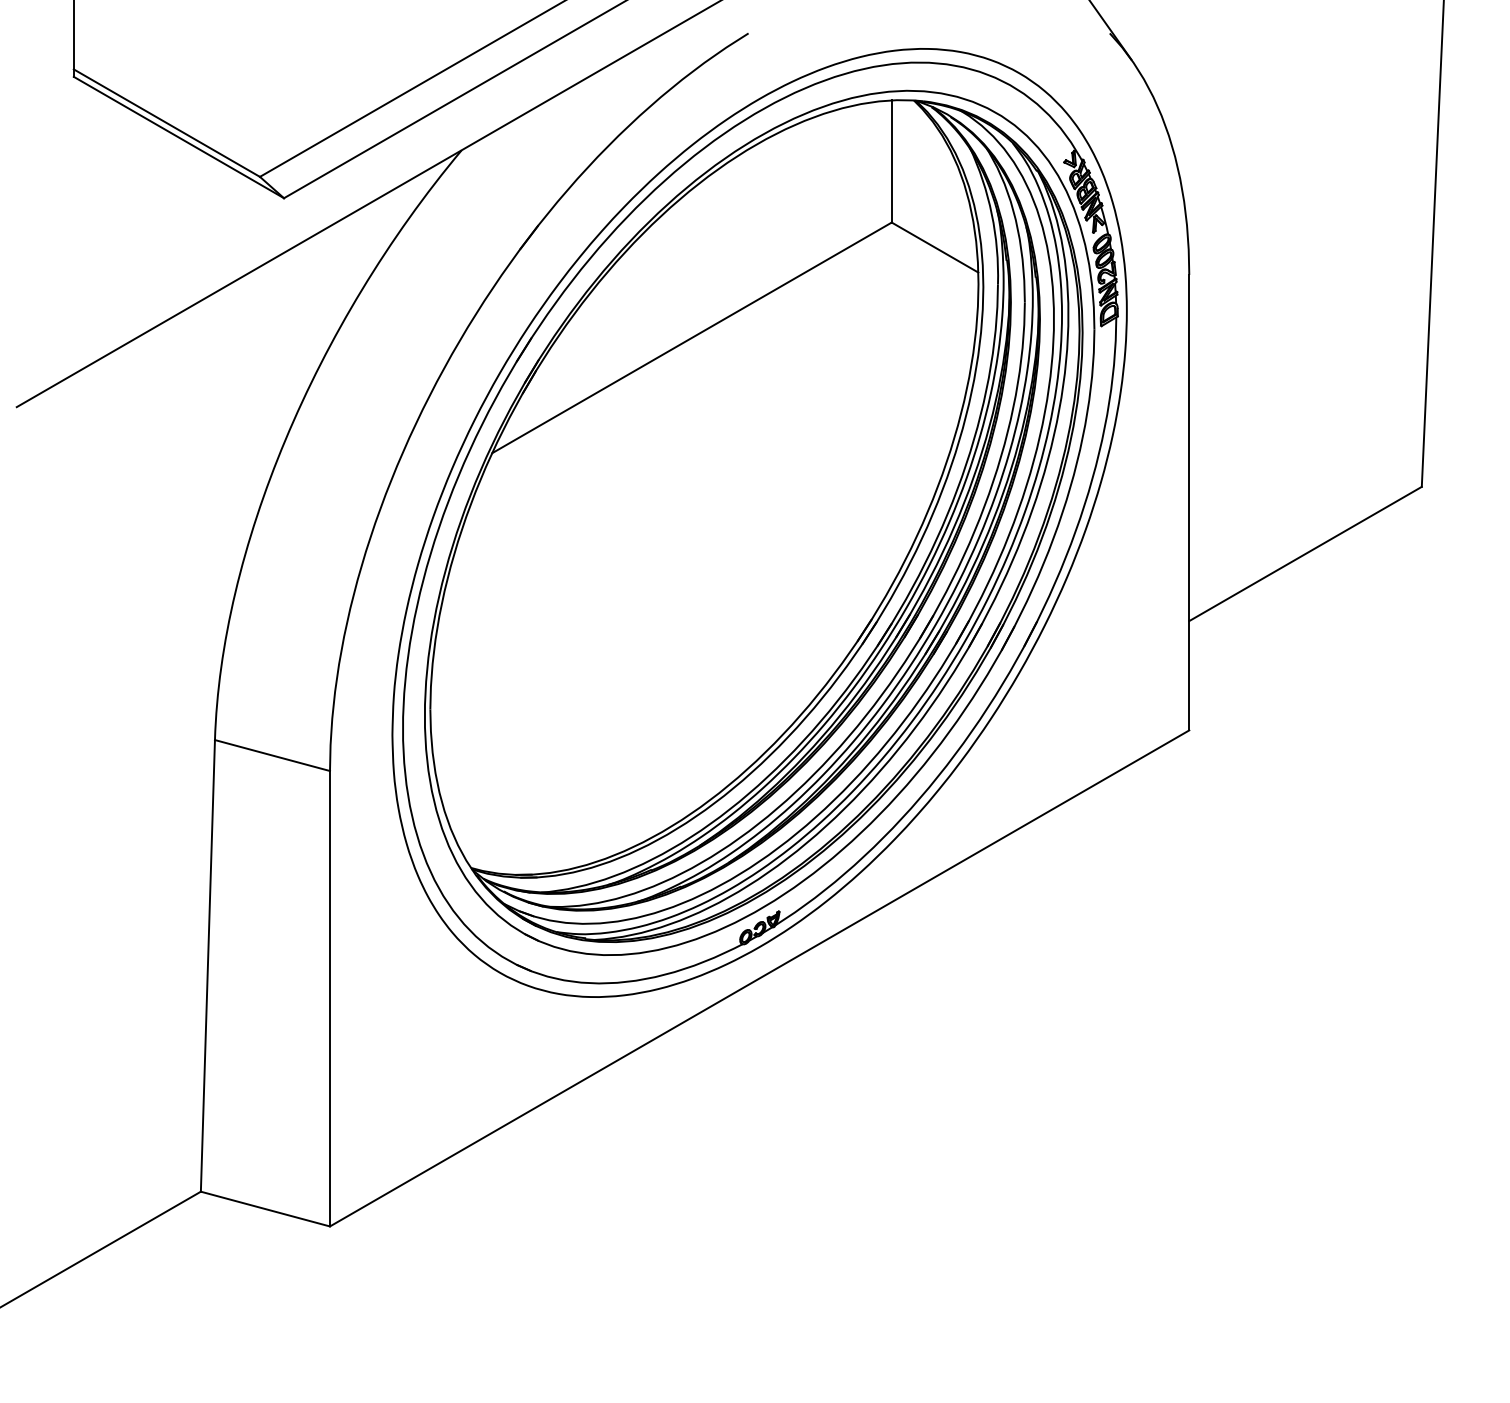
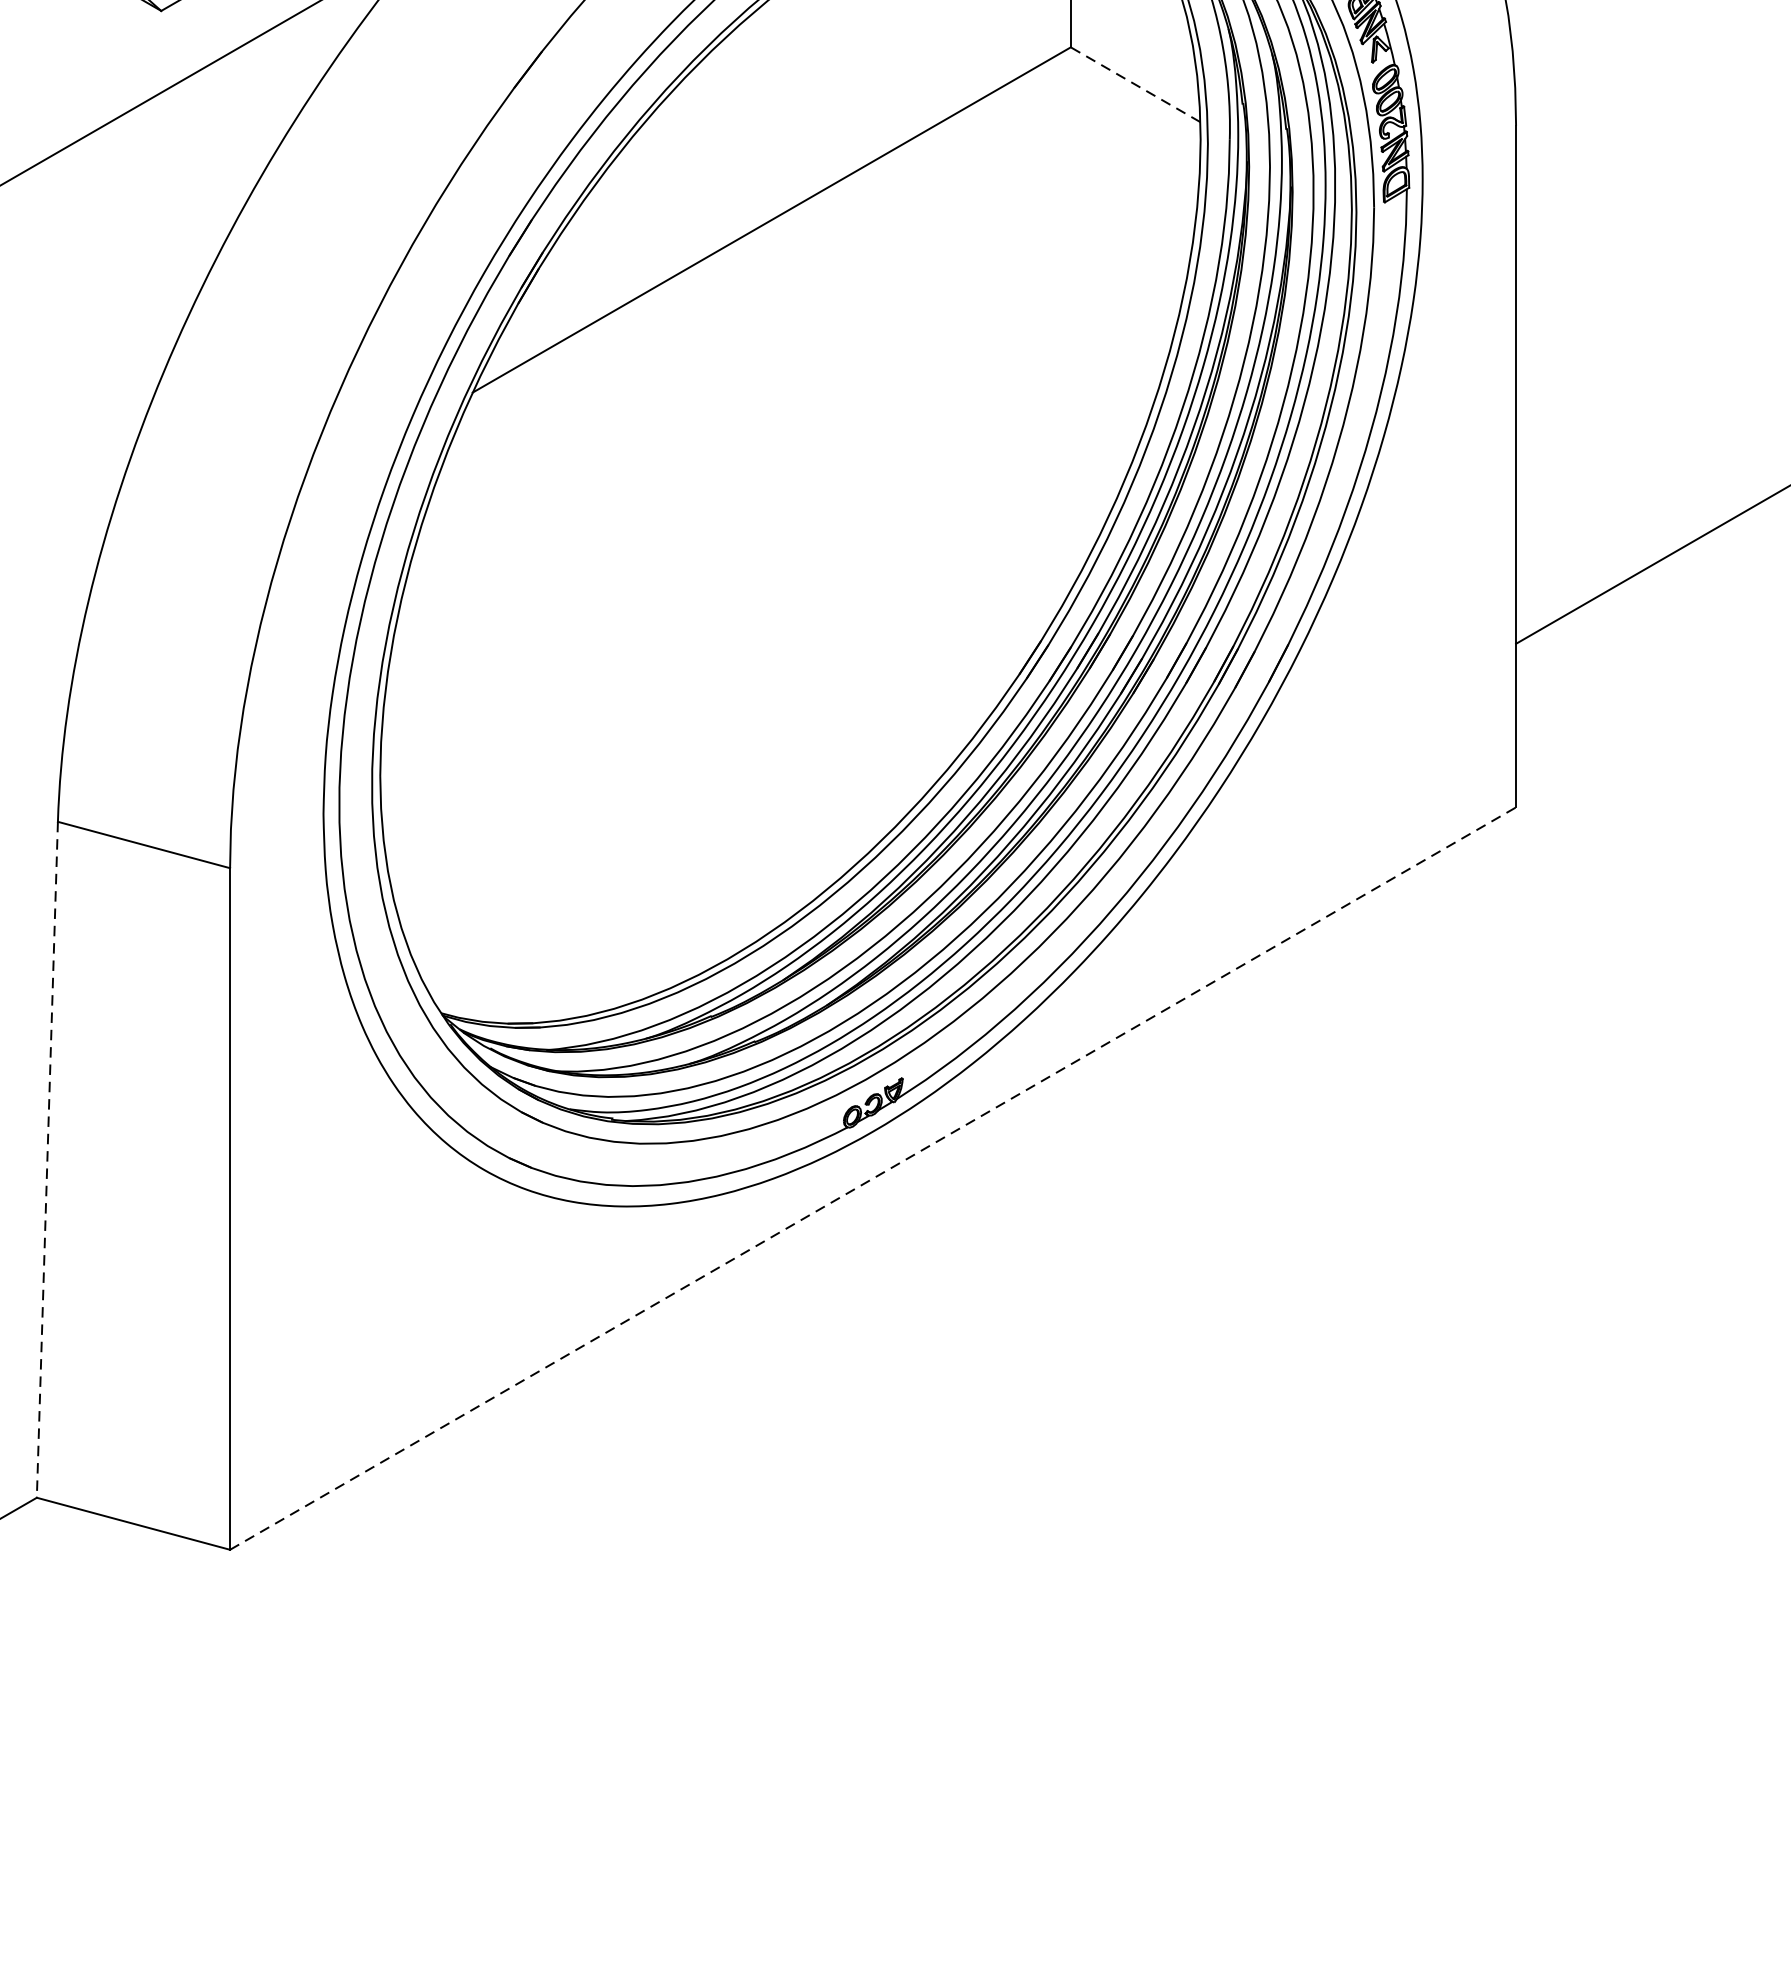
line: (935, 247) -> (1136, 84), solid -> dashed
line: (207, 965) -> (46, 1159), solid -> dashed
line: (760, 978) -> (874, 1178), solid -> dashed

